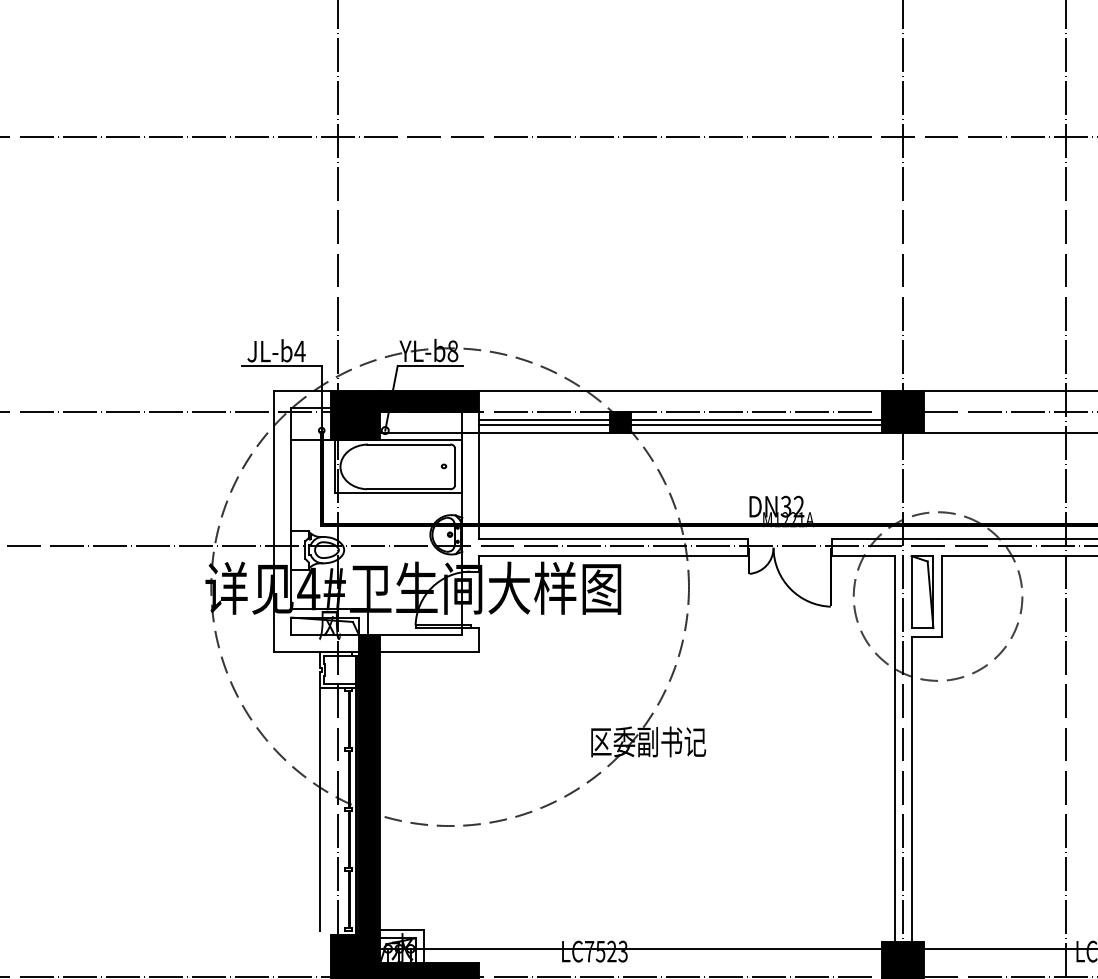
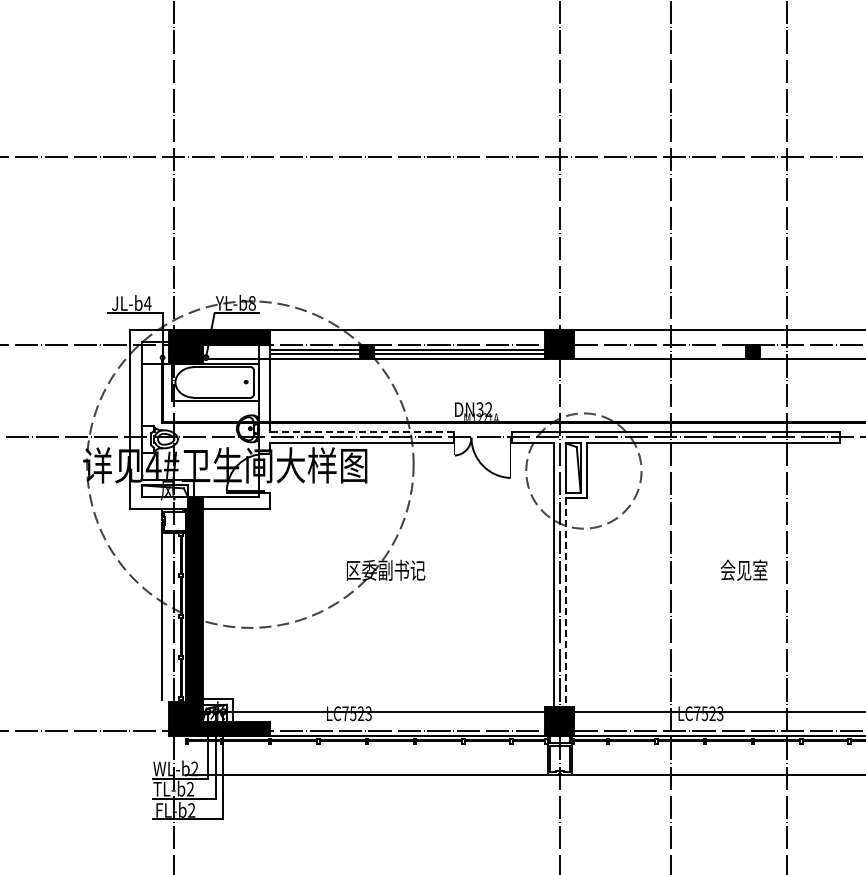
line: (612, 538) -> (361, 431), solid -> dashed
line: (911, 790) -> (565, 603), solid -> dashed

